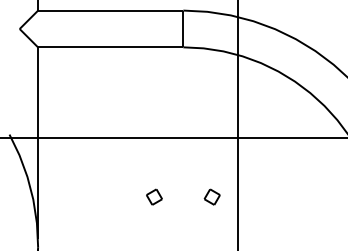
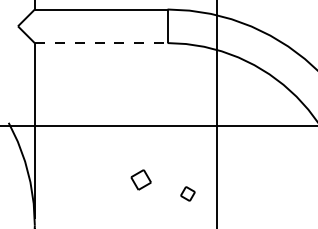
line: (111, 47) -> (101, 43), solid -> dashed
part: (153, 196) -> (140, 179), size x1.4
part: (211, 196) -> (187, 193), moved

